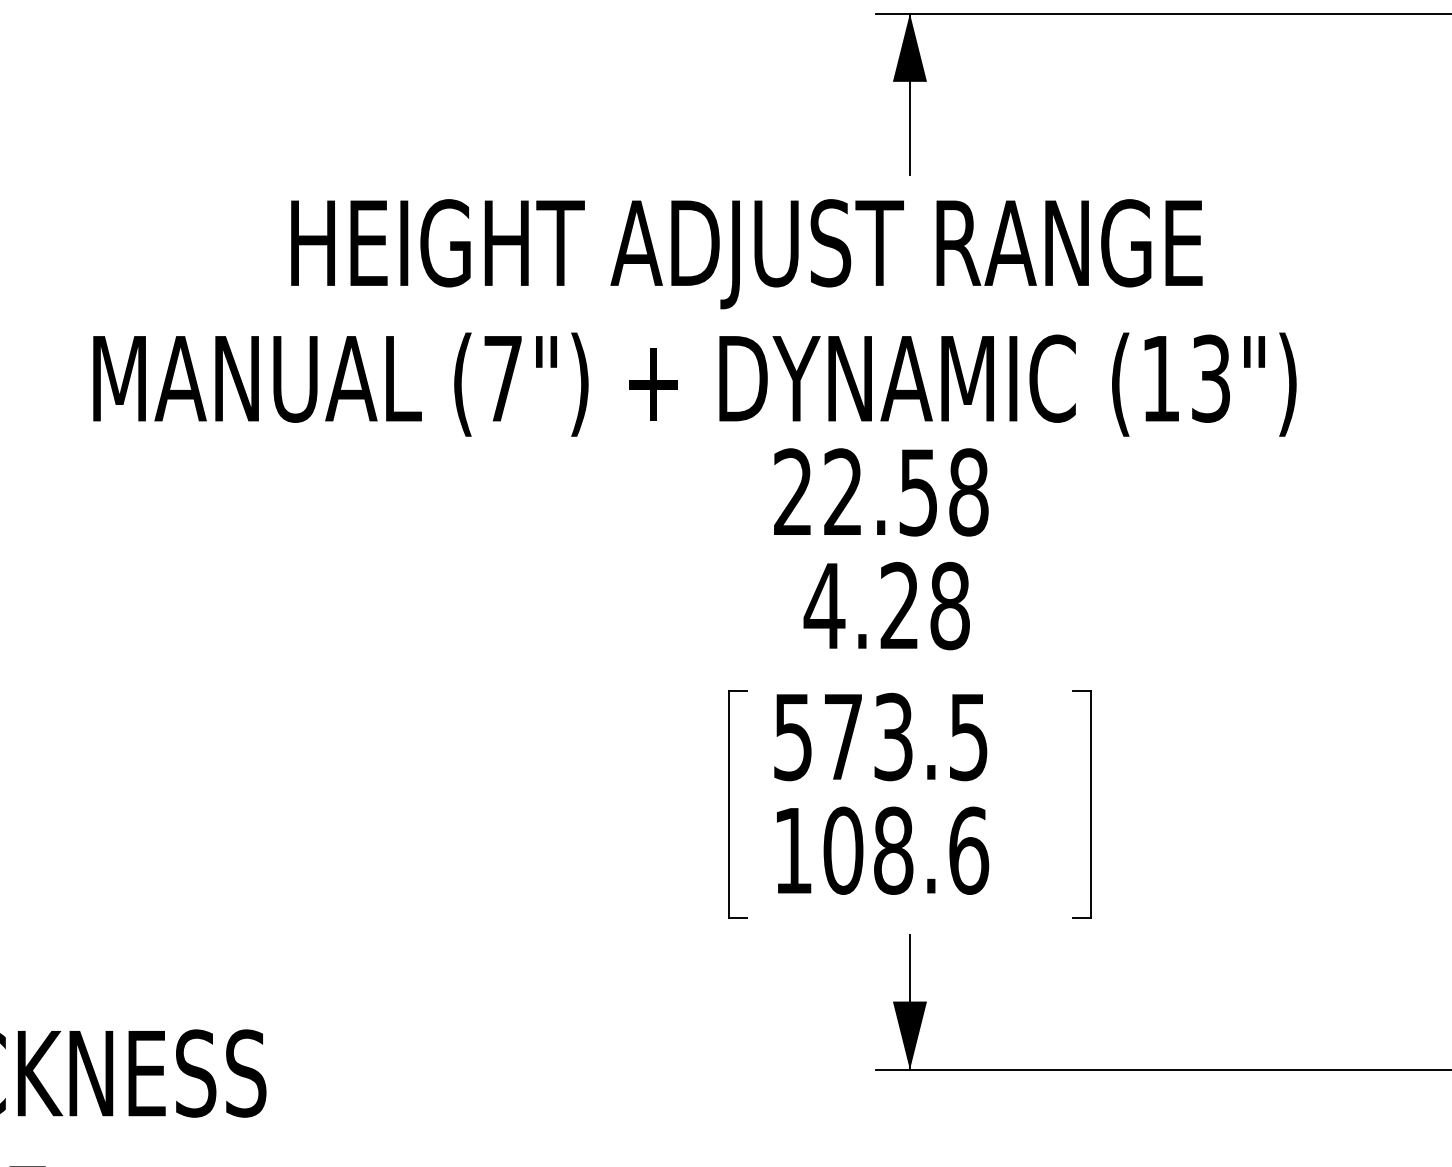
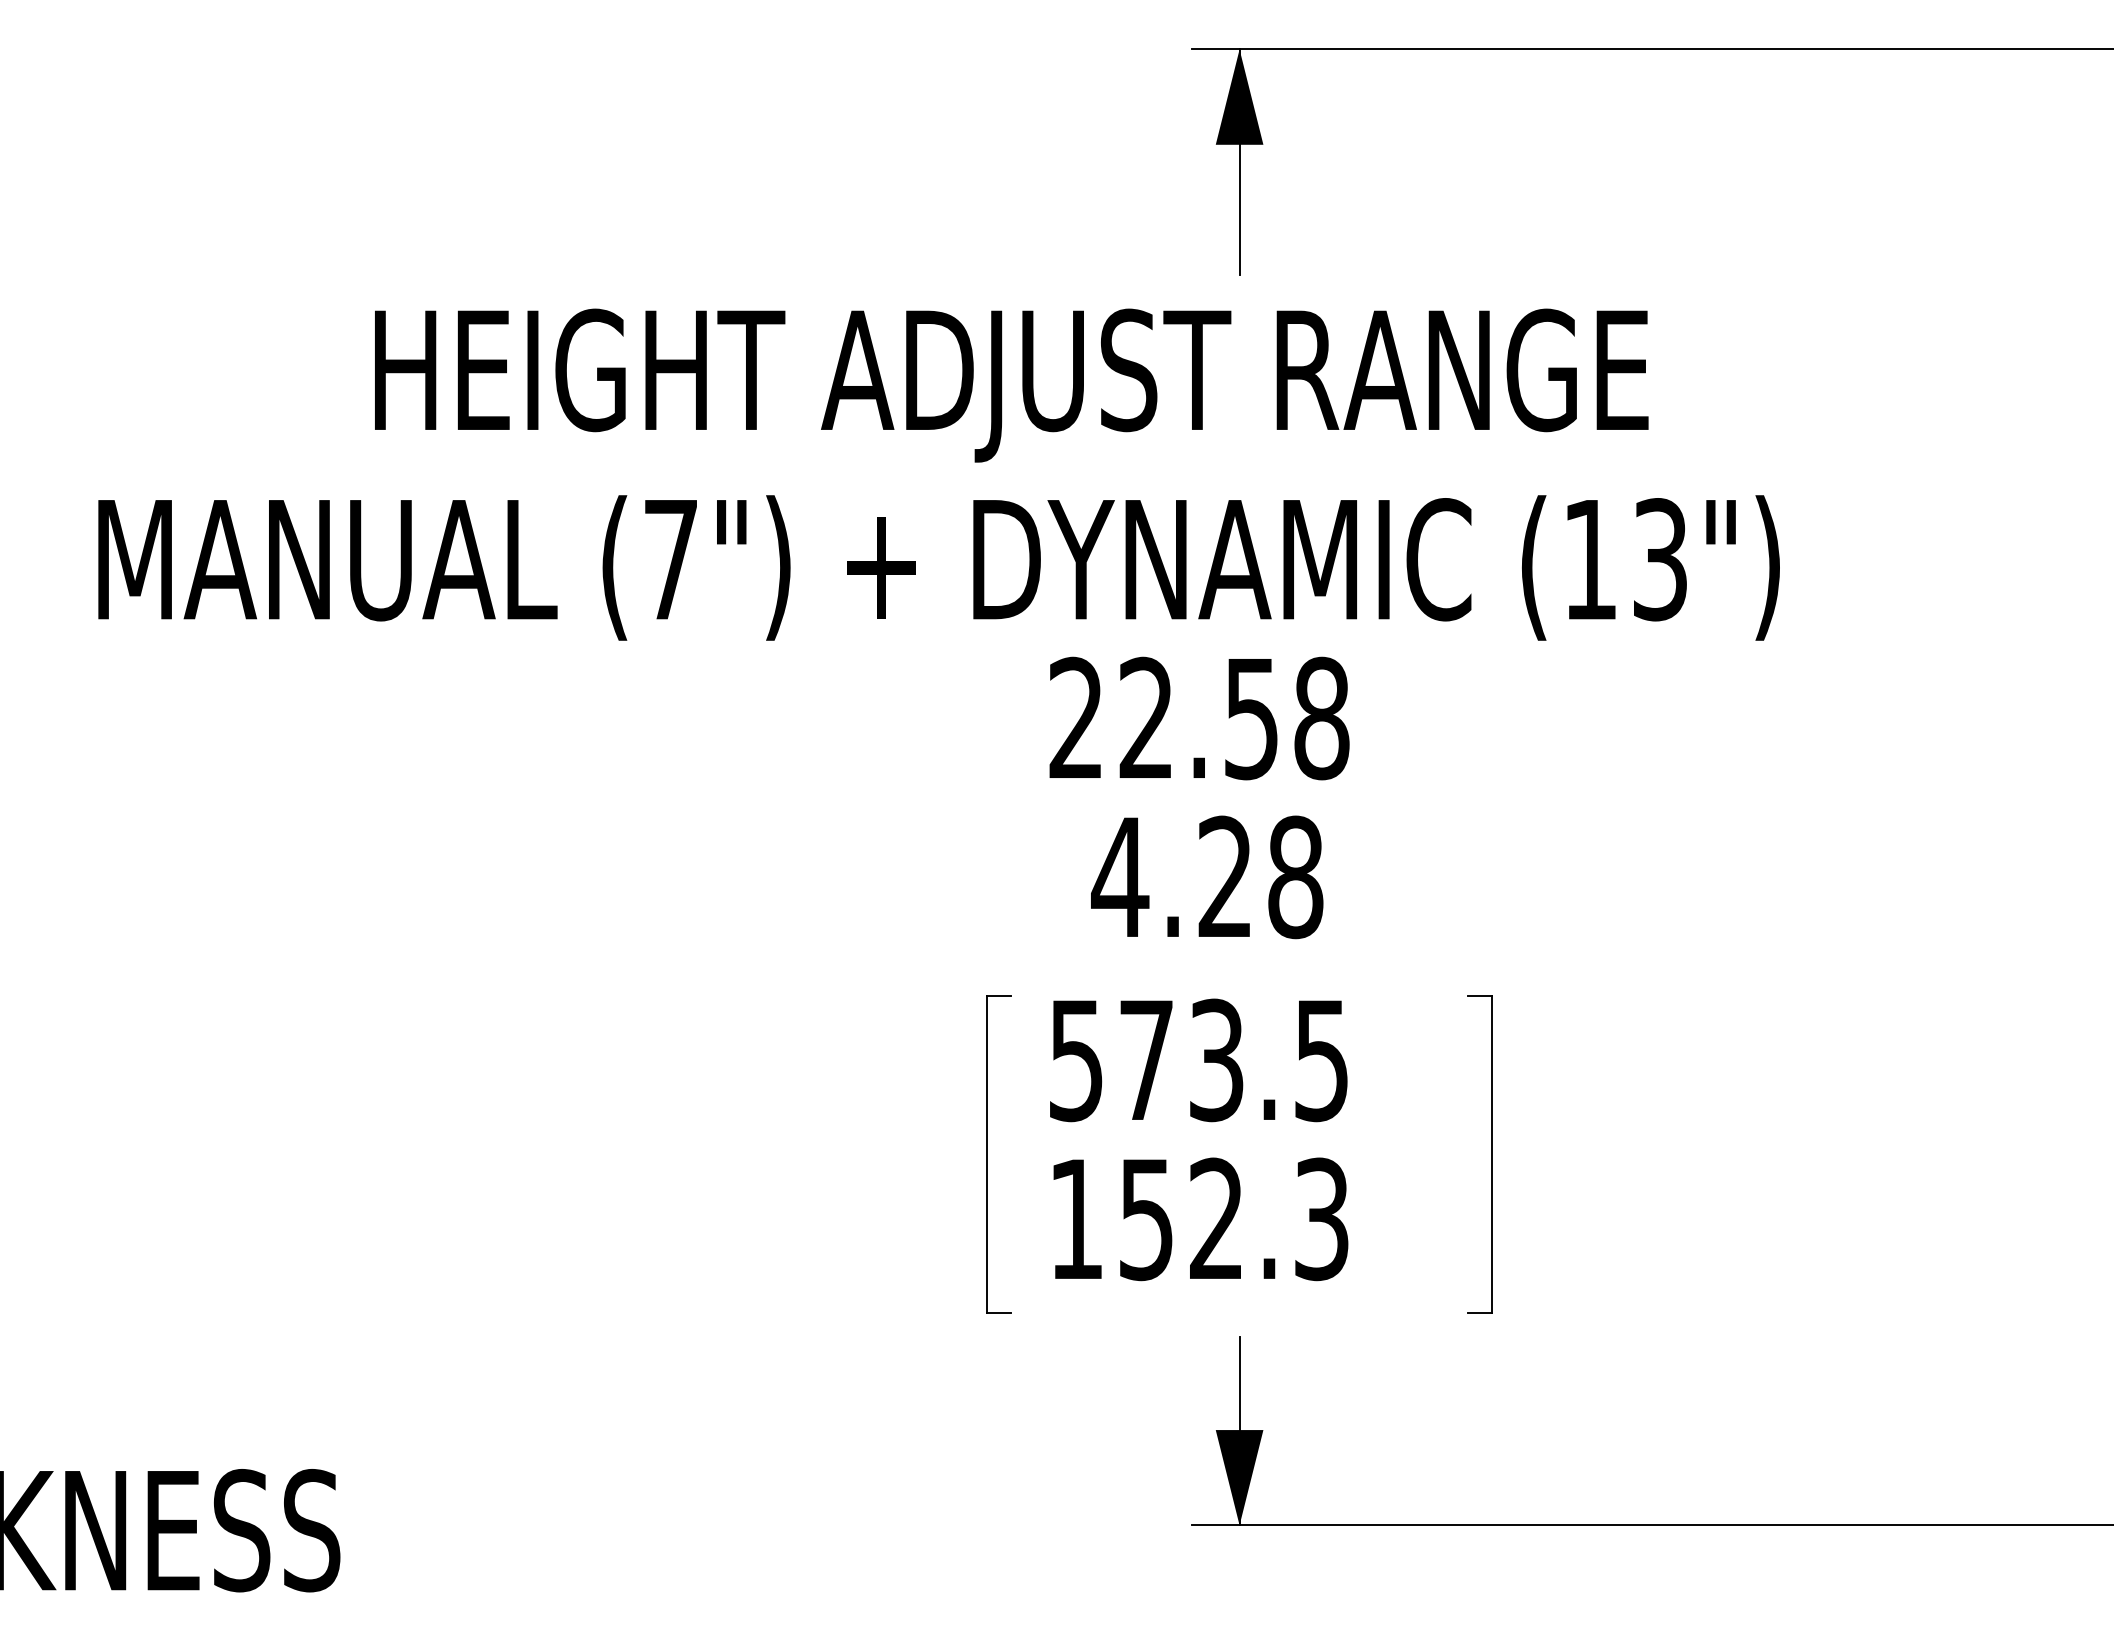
text: (906, 850) -> (1234, 1219), 108.6 -> 152.3

